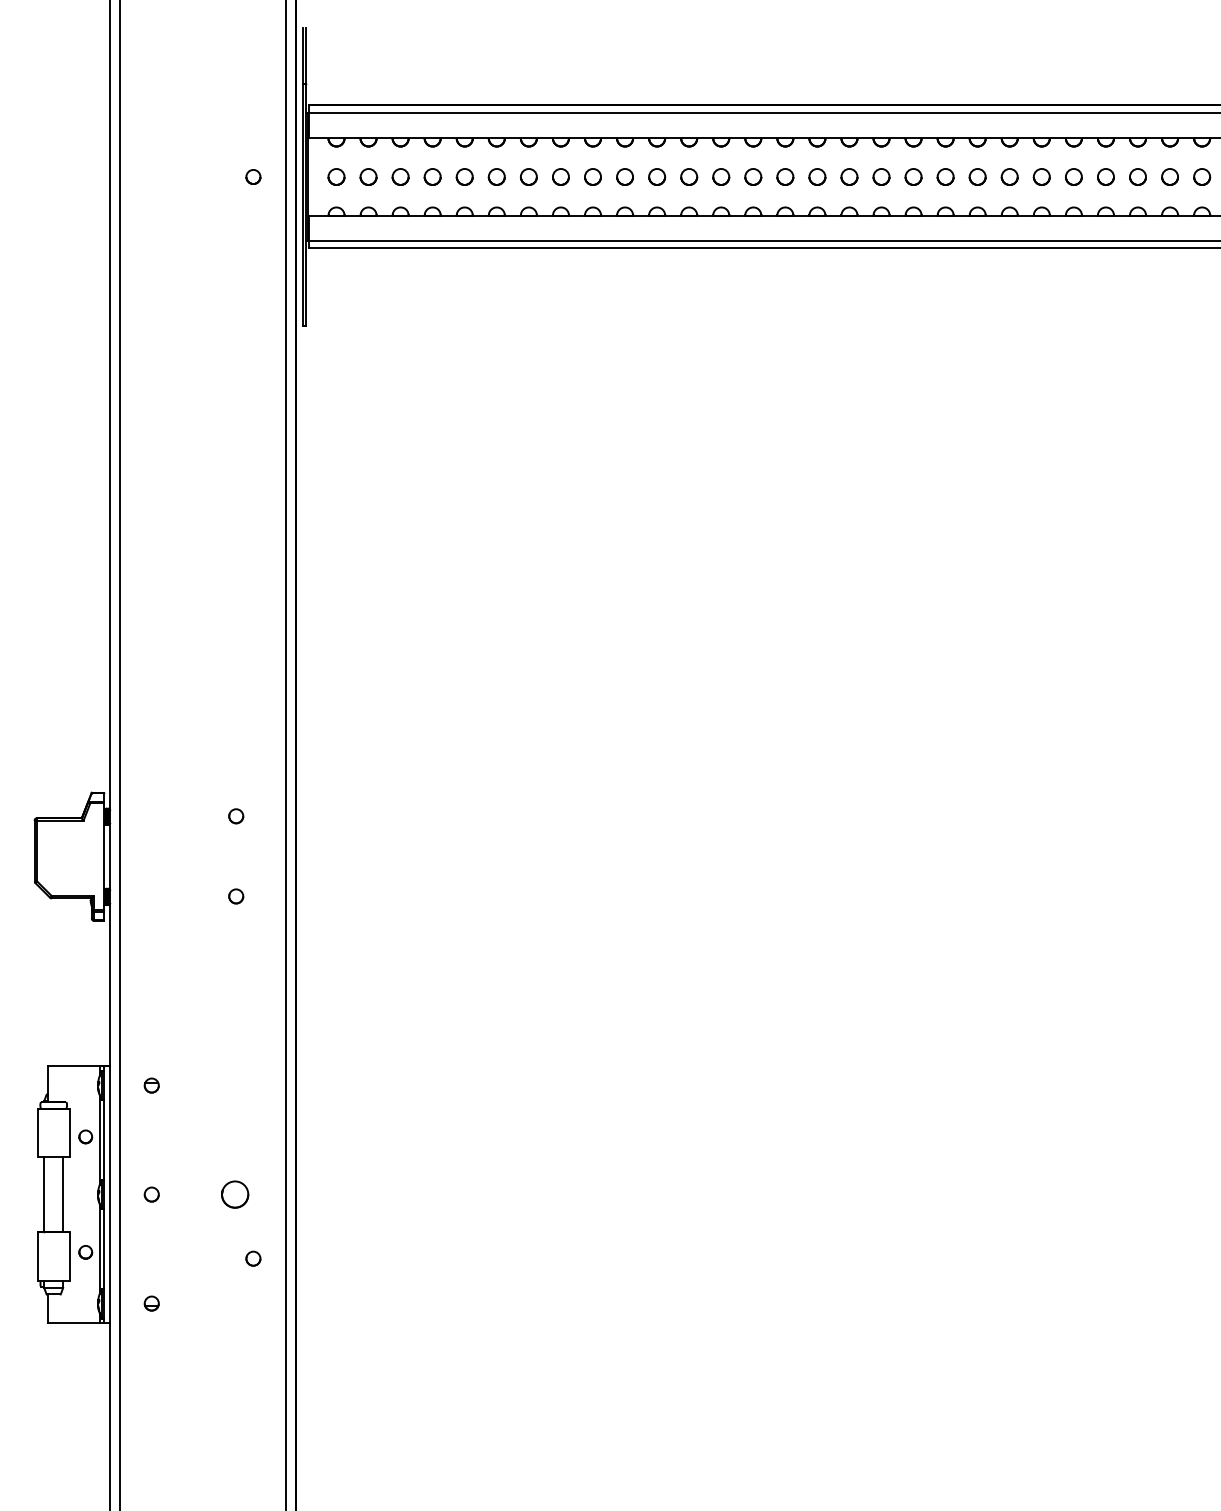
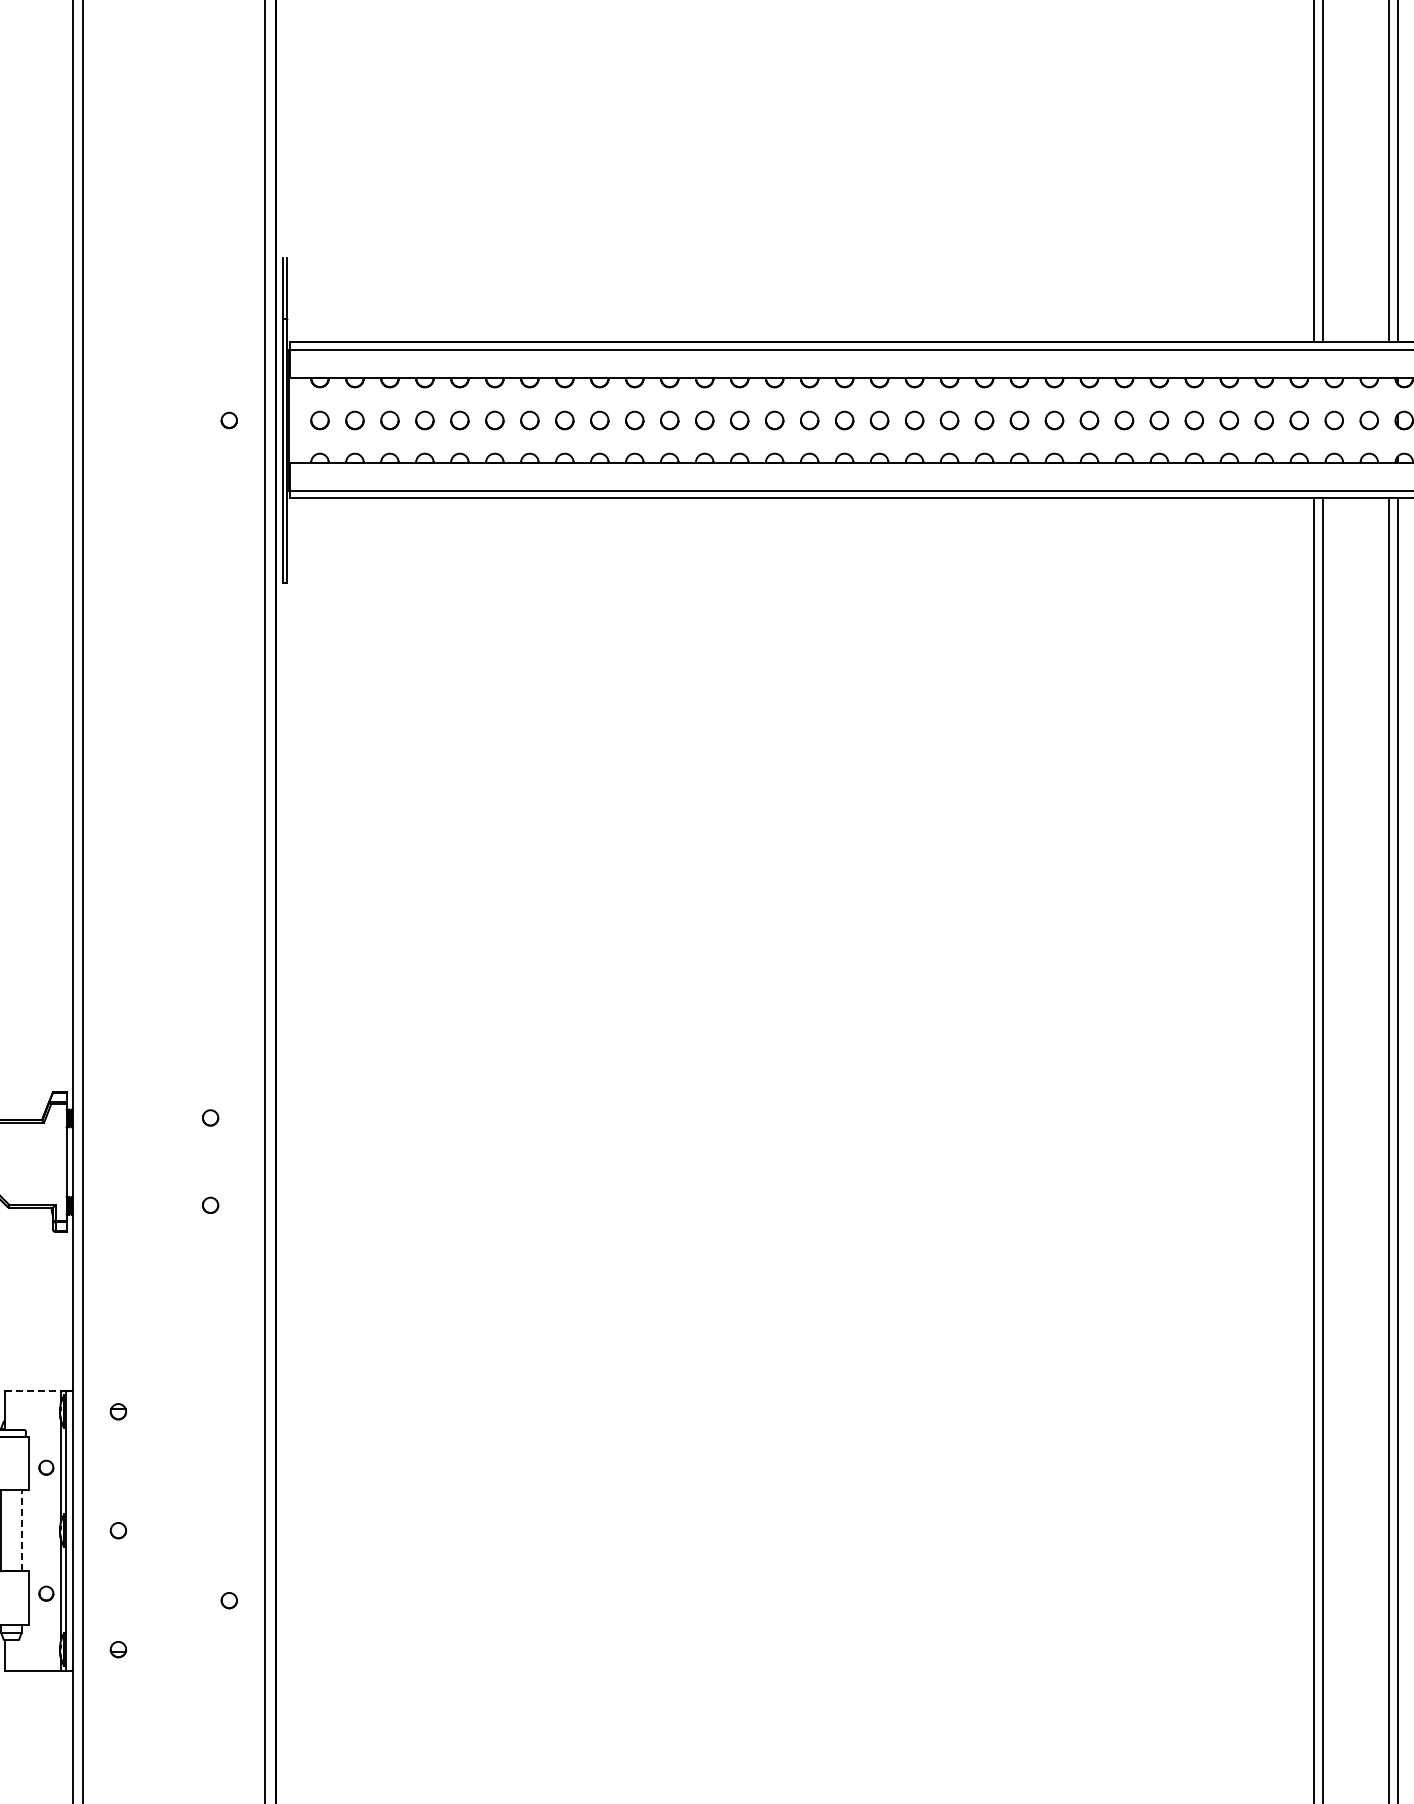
line: (73, 1066) -> (33, 1390), solid -> dashed
line: (62, 1194) -> (21, 1530), solid -> dashed
circle: (235, 1194) -> (209, 1530), removed

